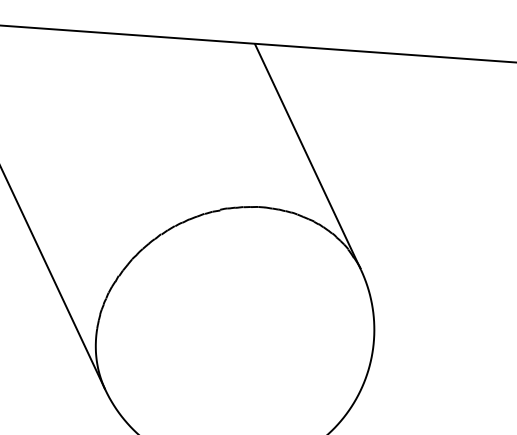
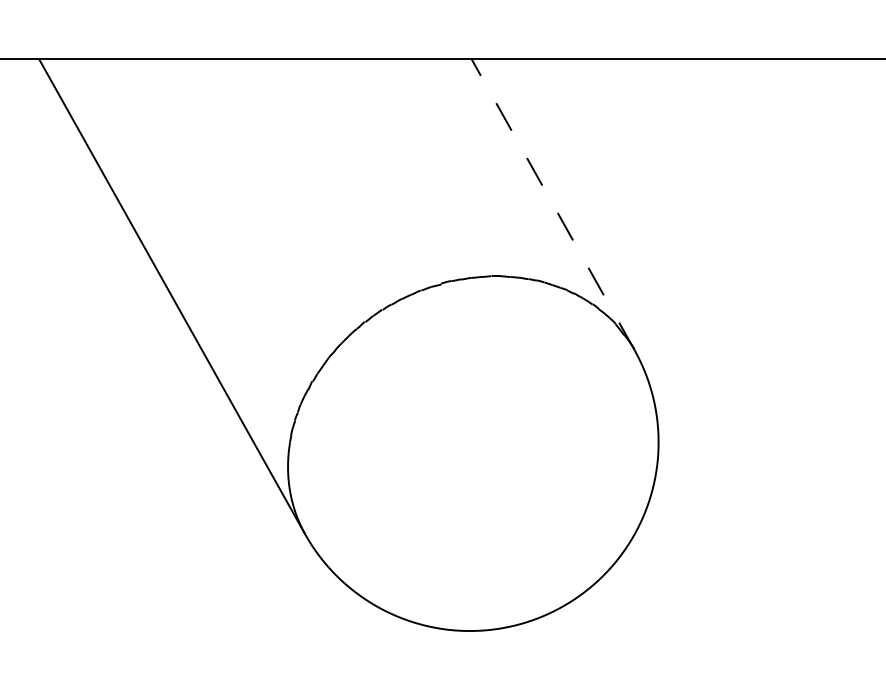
line: (308, 156) -> (553, 204), solid -> dashed

